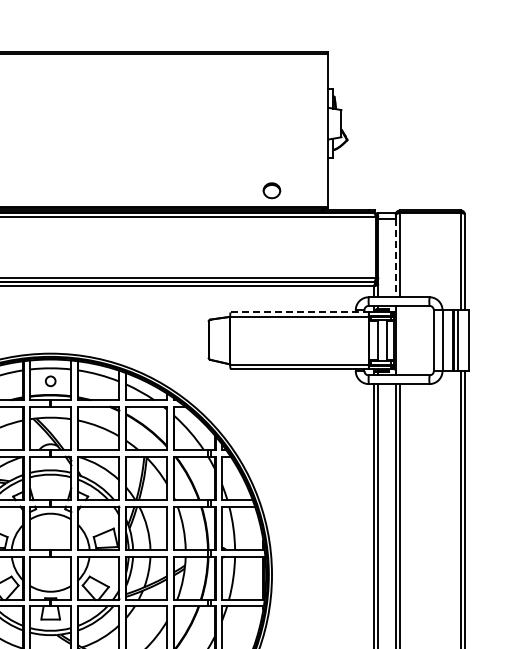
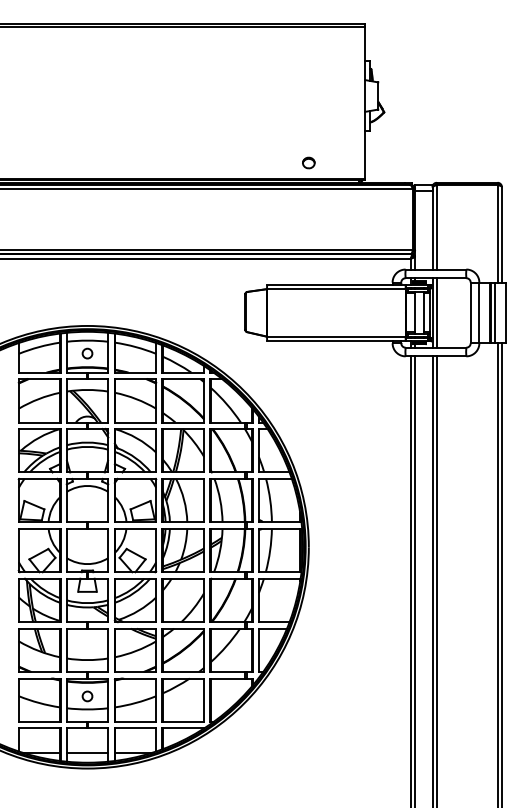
part: (271, 190) -> (308, 162), size x0.71
line: (395, 259) -> (432, 231), dashed -> solid
line: (300, 312) -> (337, 284), dashed -> solid
line: (399, 340) -> (436, 312), added

